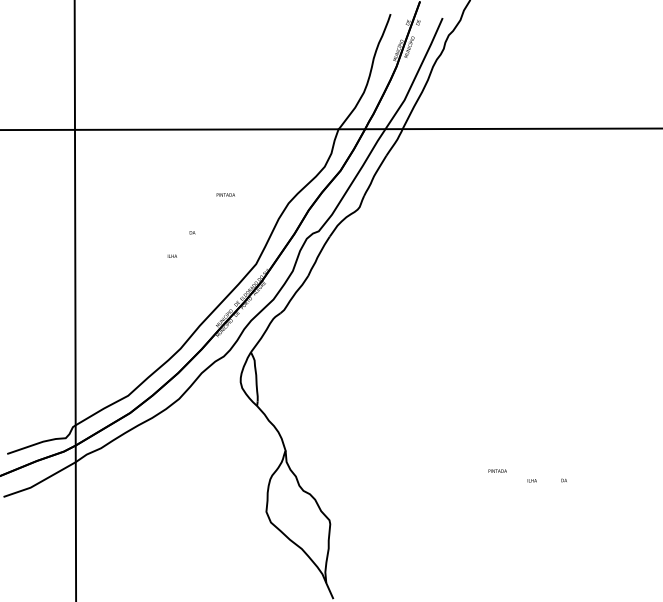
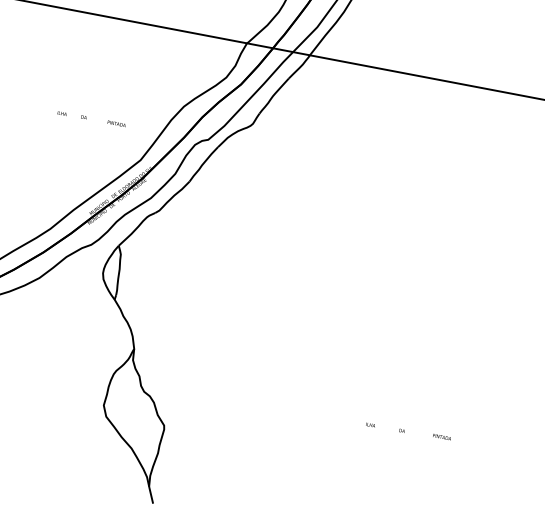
text: (225, 194) -> (116, 123), moved
text: (171, 255) -> (61, 112), moved
text: (497, 470) -> (442, 436), moved

